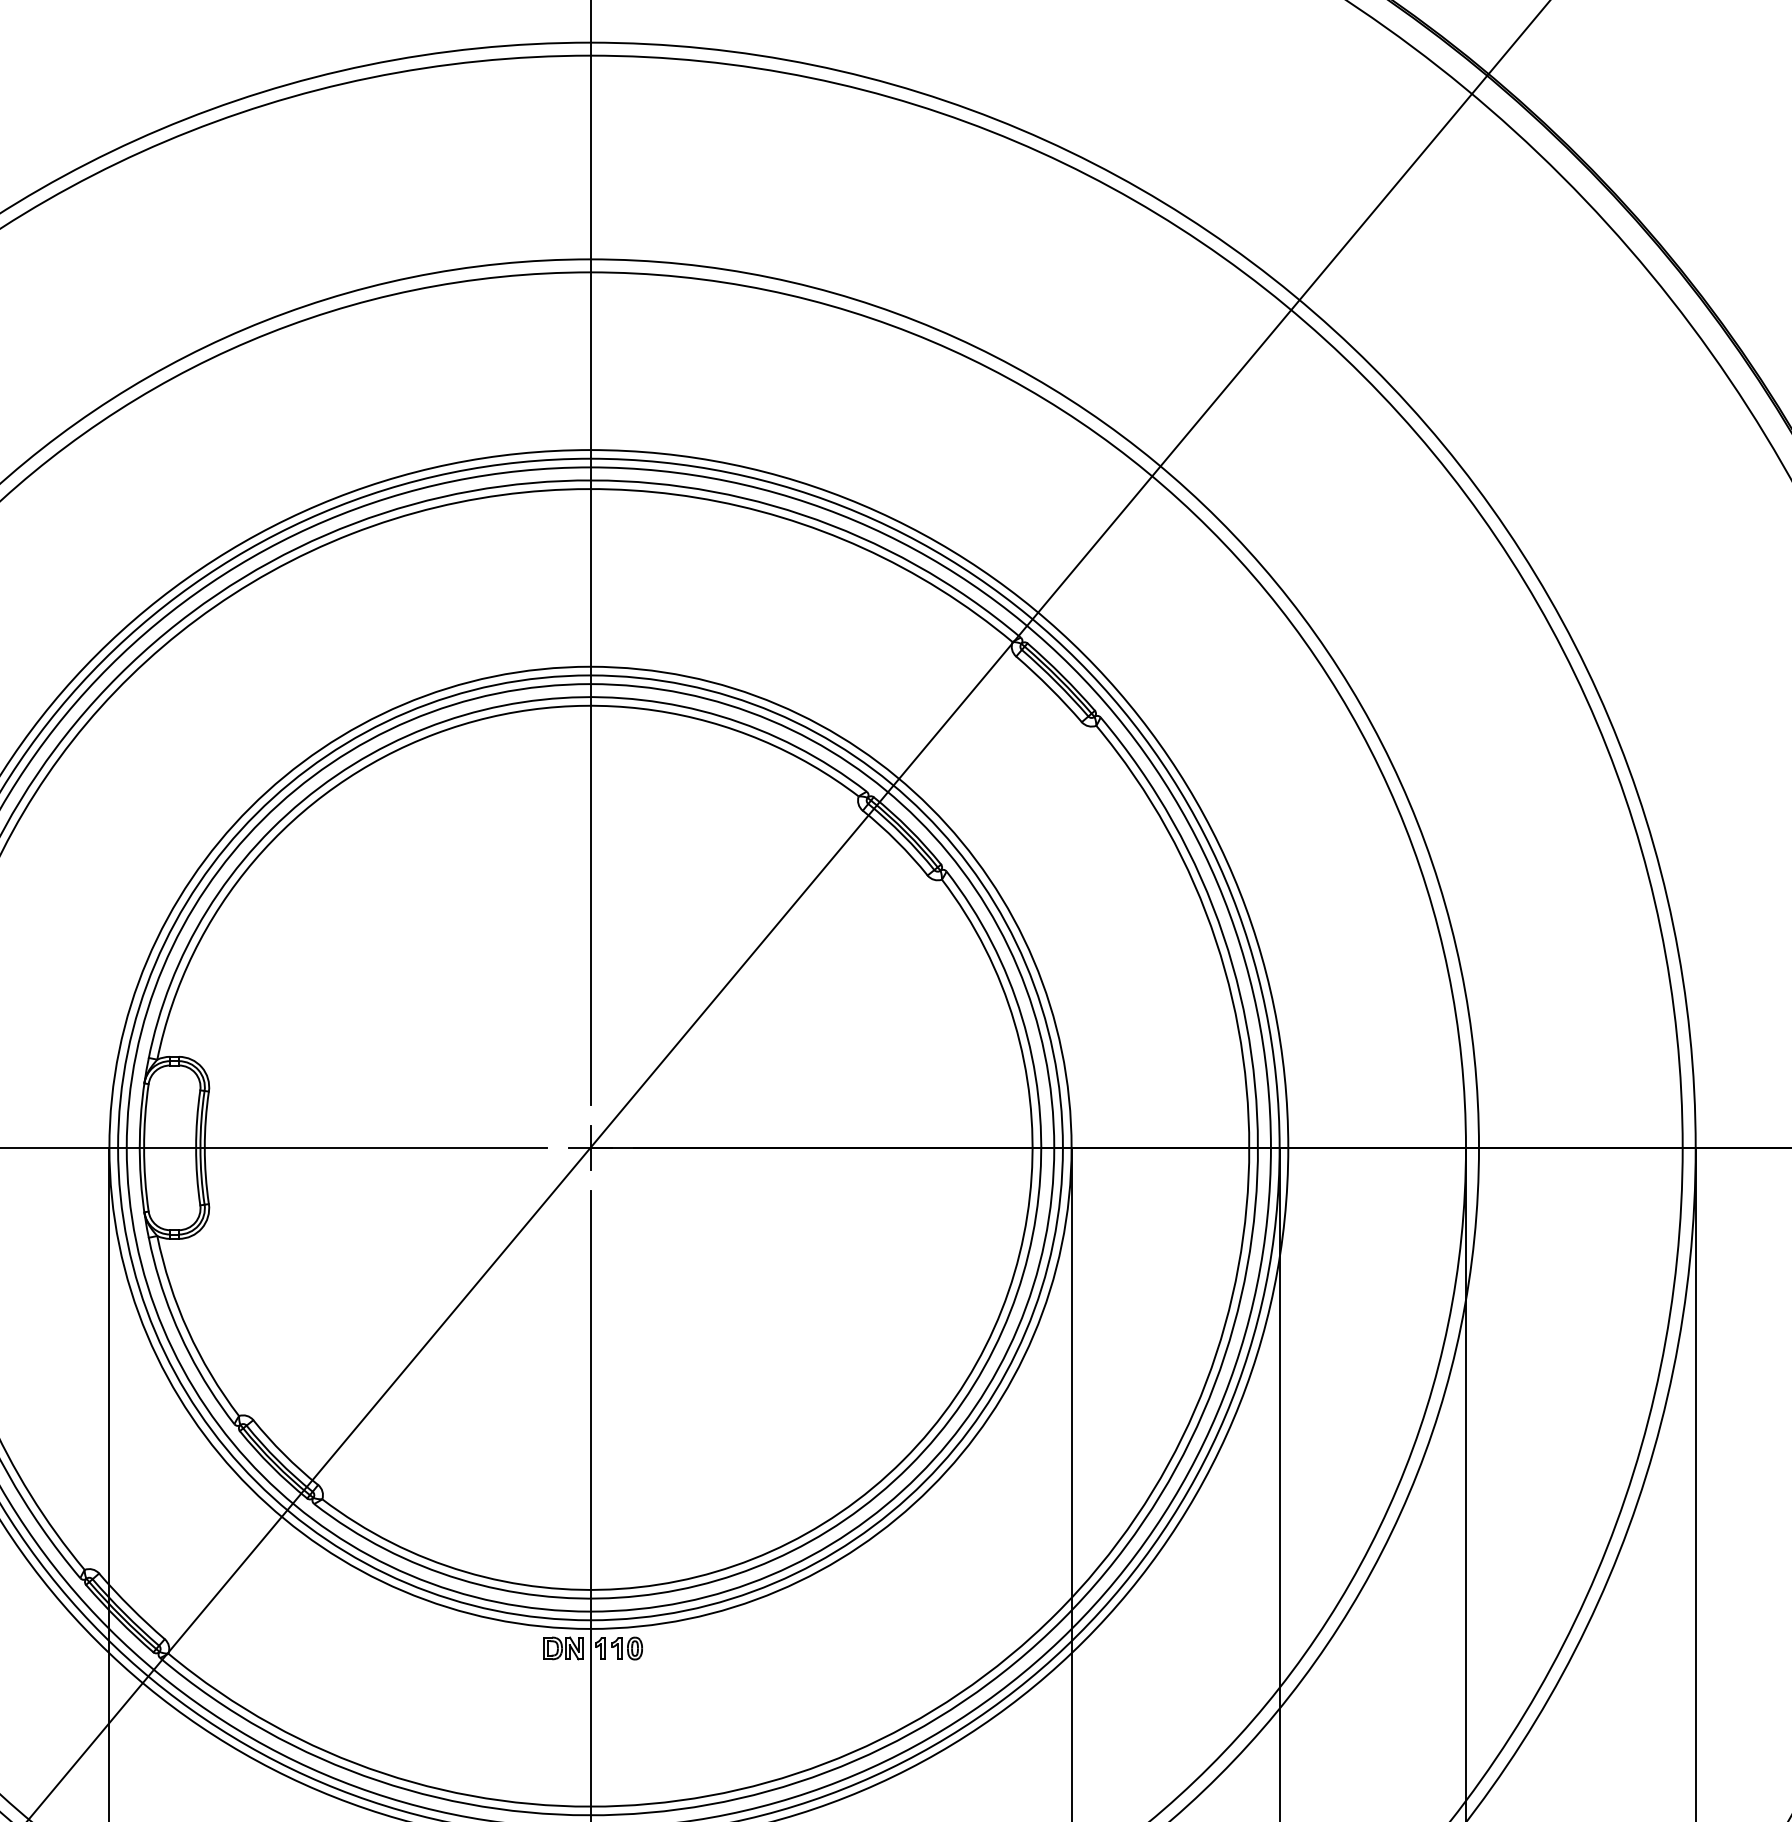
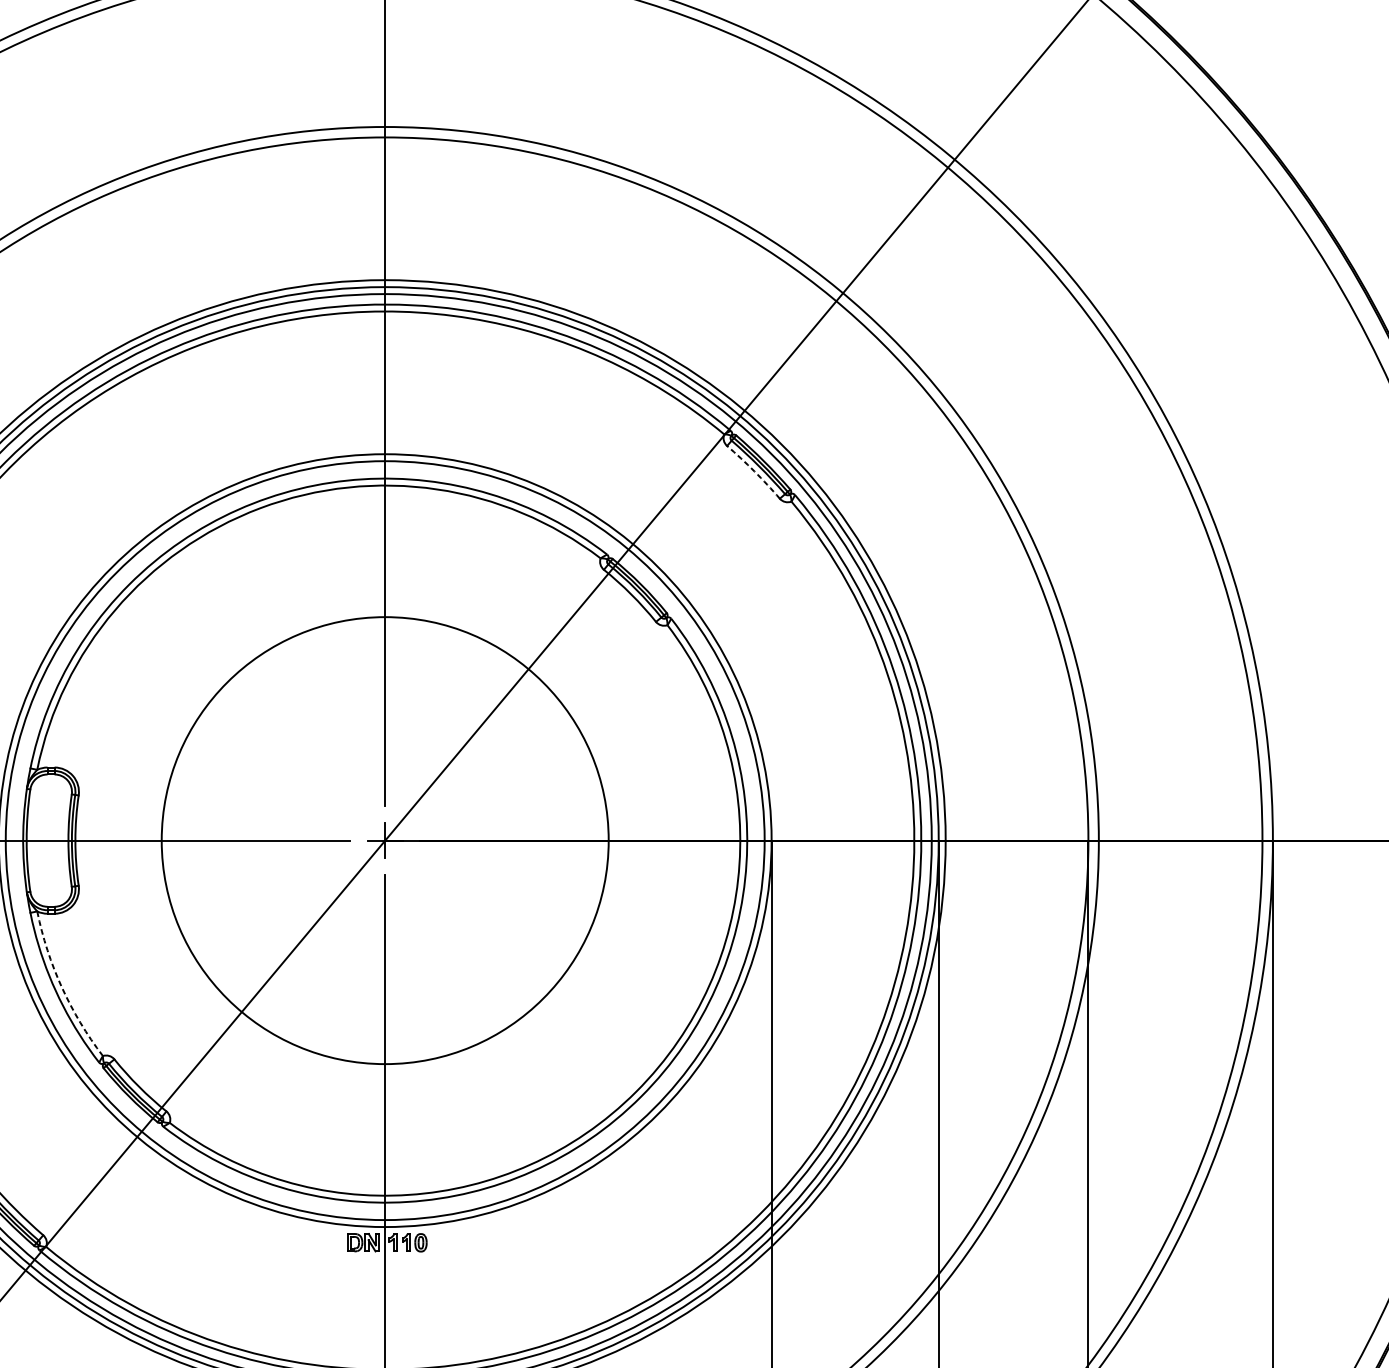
arc: (1050, 688) -> (754, 471), solid -> dashed
circle: (590, 1147) -> (385, 840), size x0.6
arc: (188, 1330) -> (62, 987), solid -> dashed

